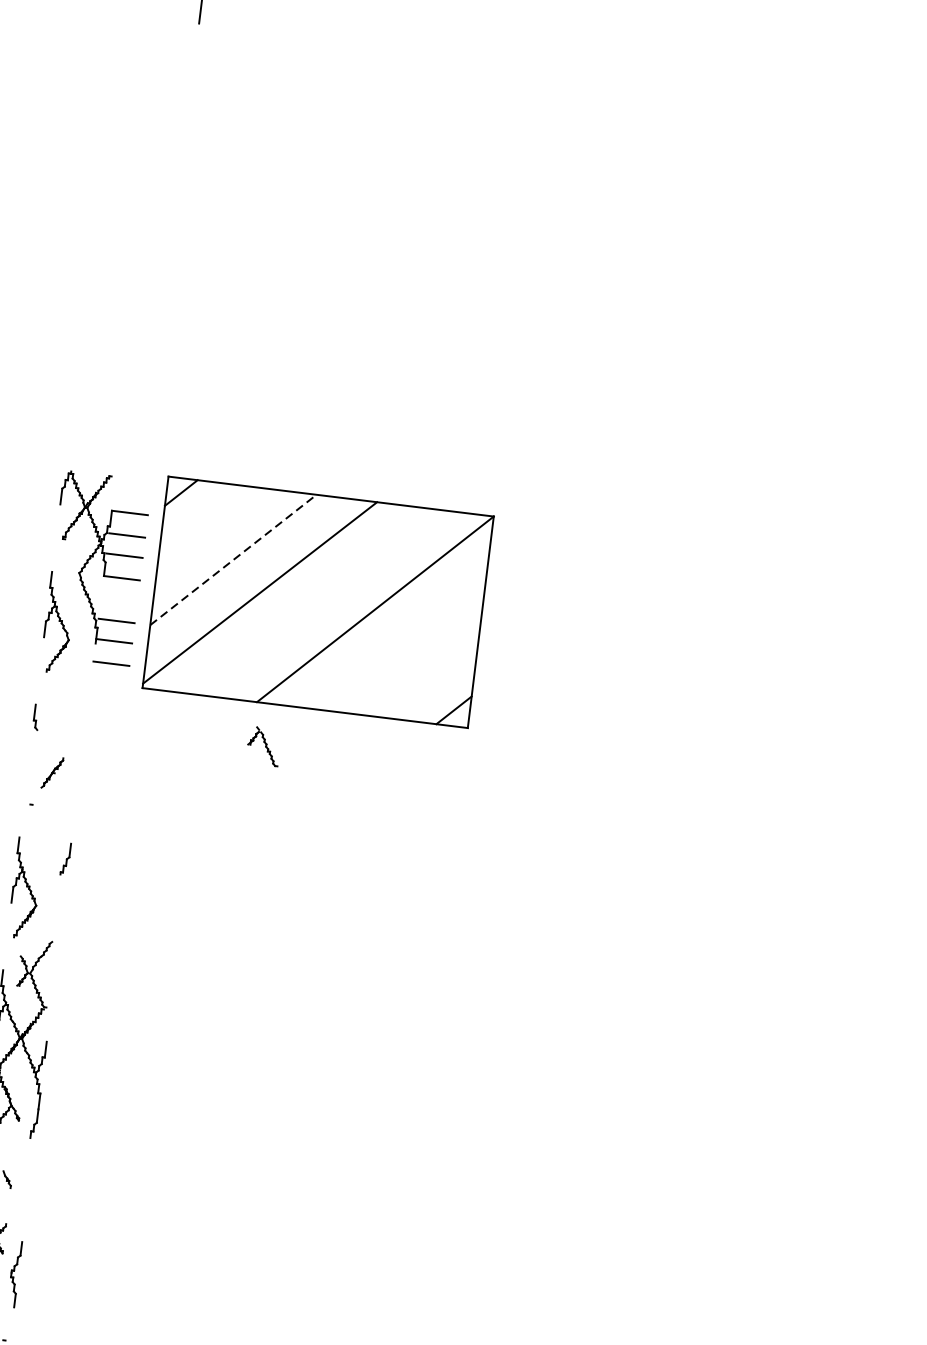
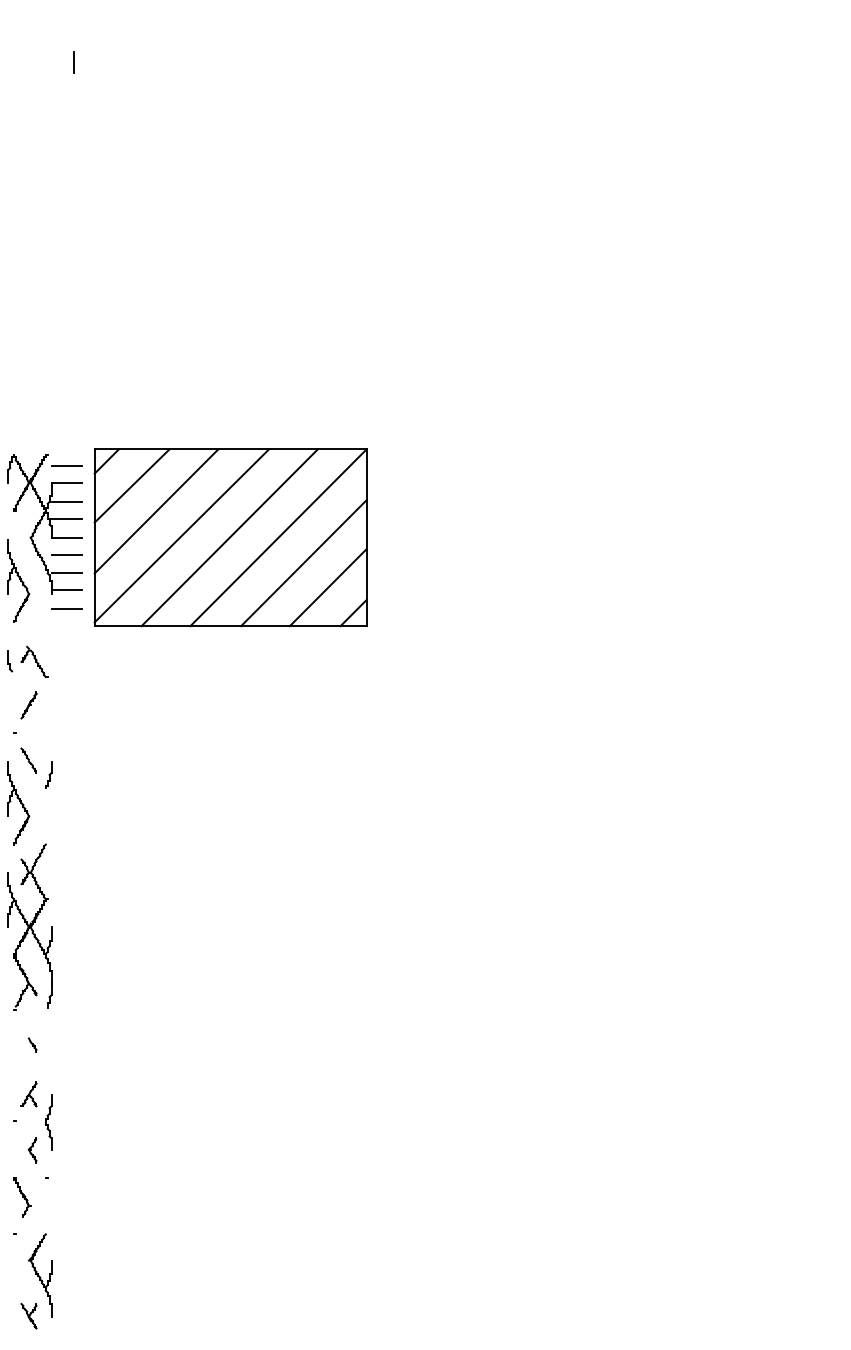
line: (132, 493) -> (66, 466), added
line: (207, 525) -> (131, 485), added
line: (233, 560) -> (156, 511), dashed -> solid
line: (119, 598) -> (66, 554), added
line: (316, 601) -> (229, 537), added
line: (401, 643) -> (303, 563), added
line: (426, 676) -> (327, 587), added
part: (263, 745) -> (34, 661), moved
part: (43, 838) -> (28, 760), added

